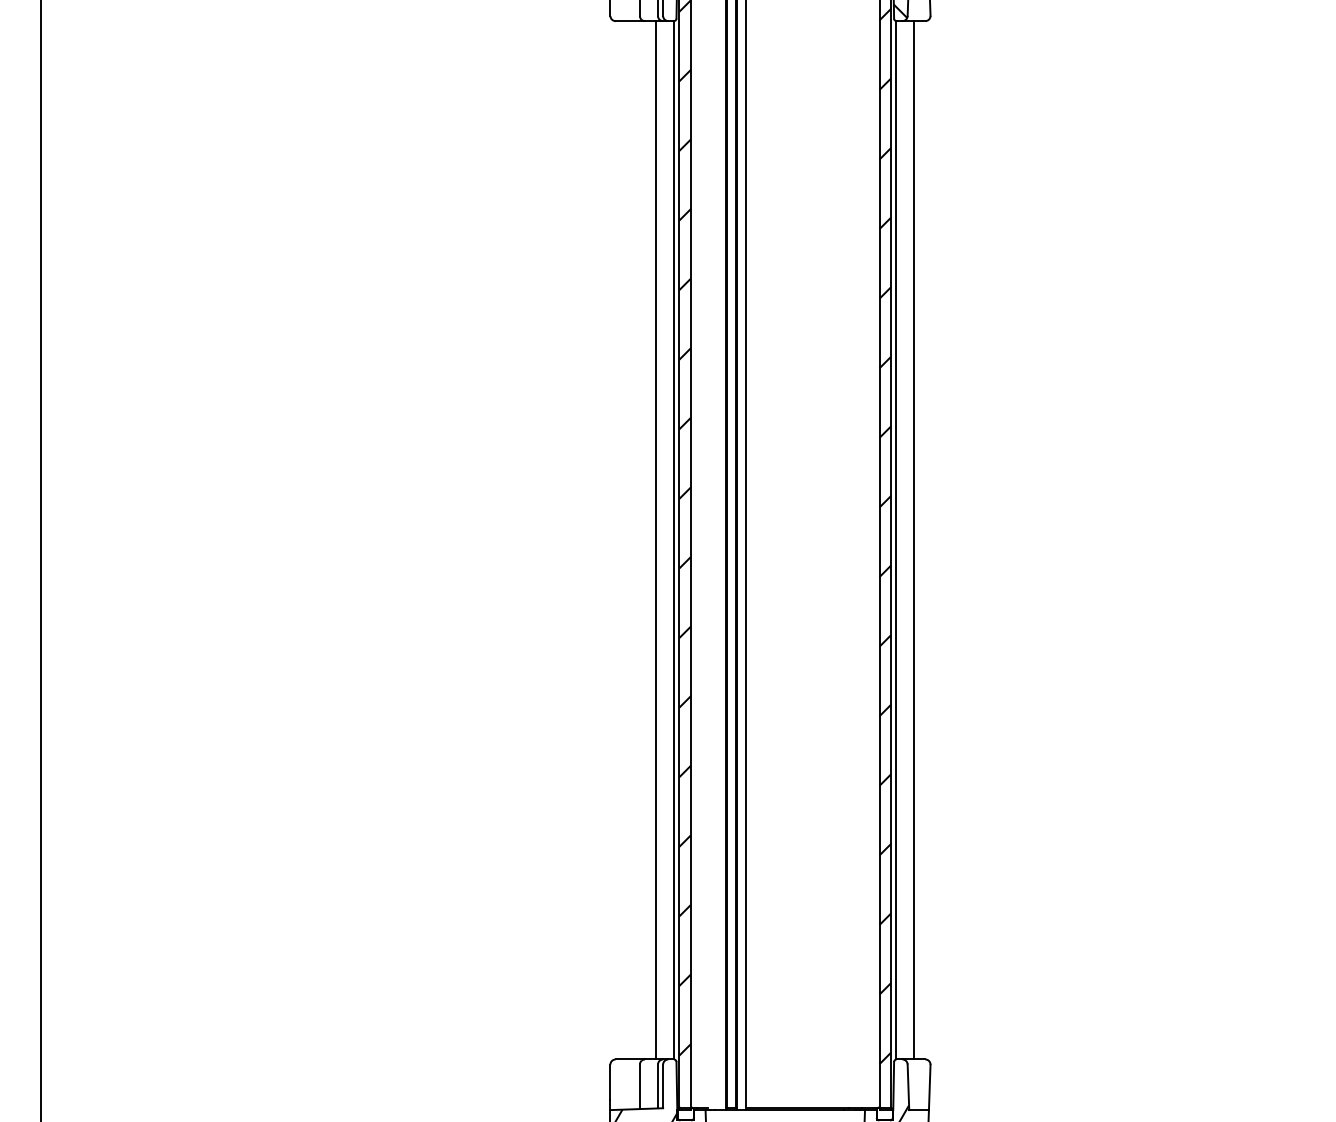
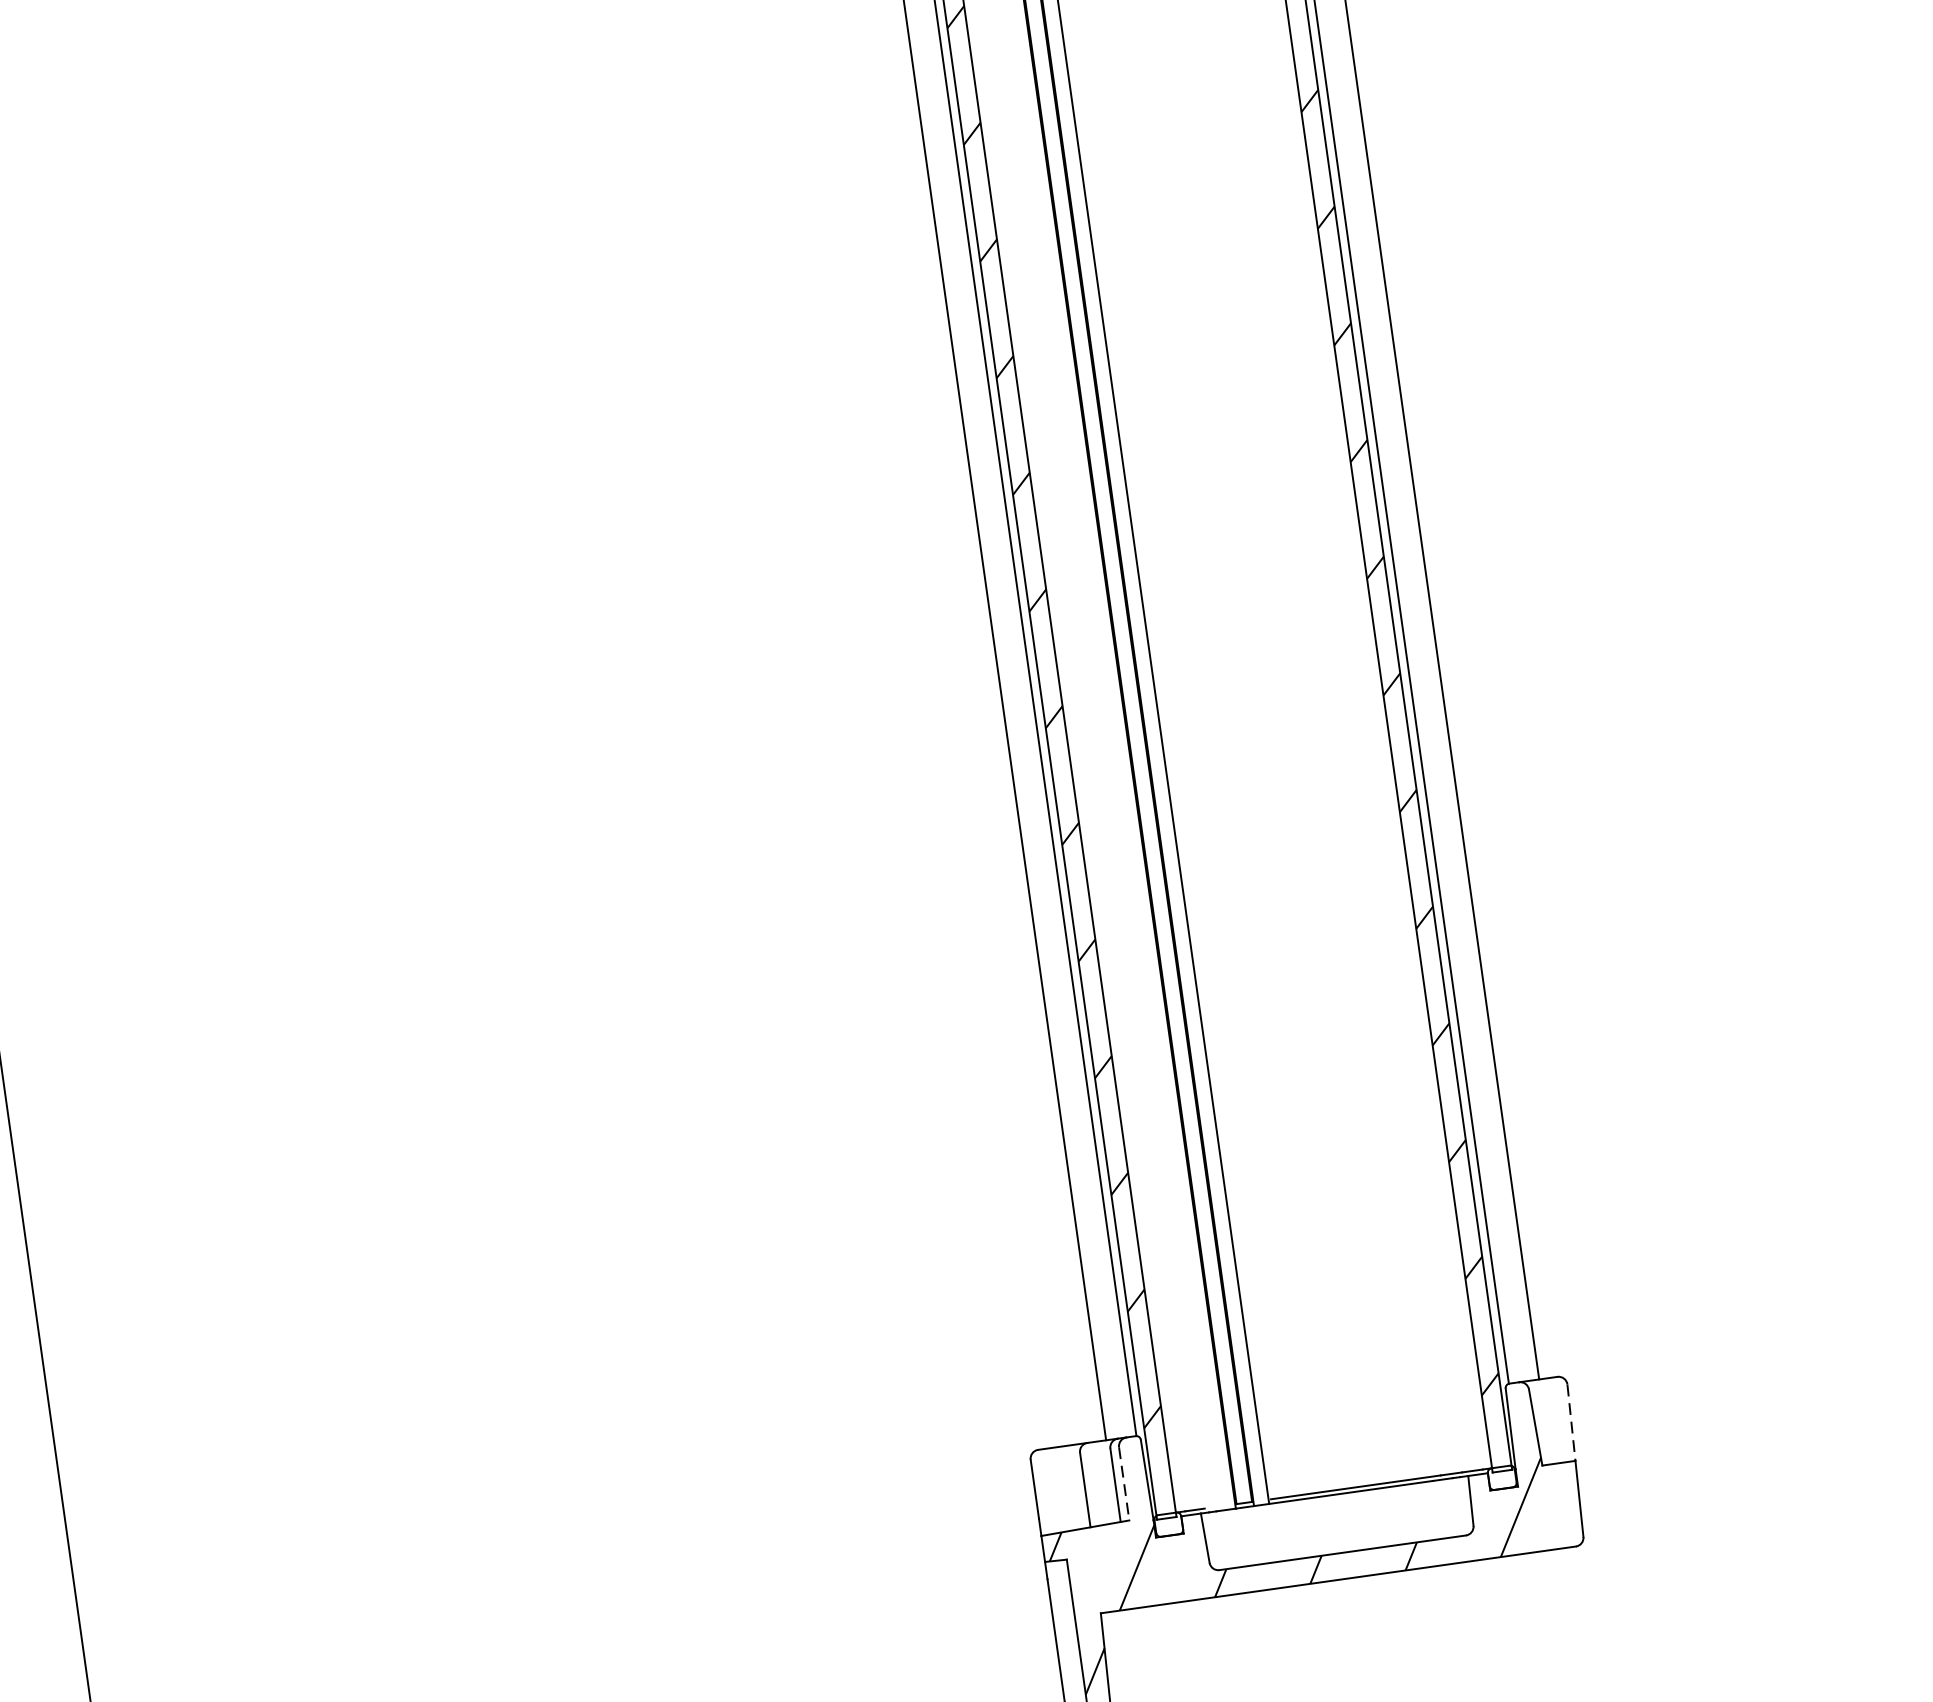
line: (663, 1086) -> (1124, 1483), solid -> dashed
line: (929, 1087) -> (1571, 1422), solid -> dashed

